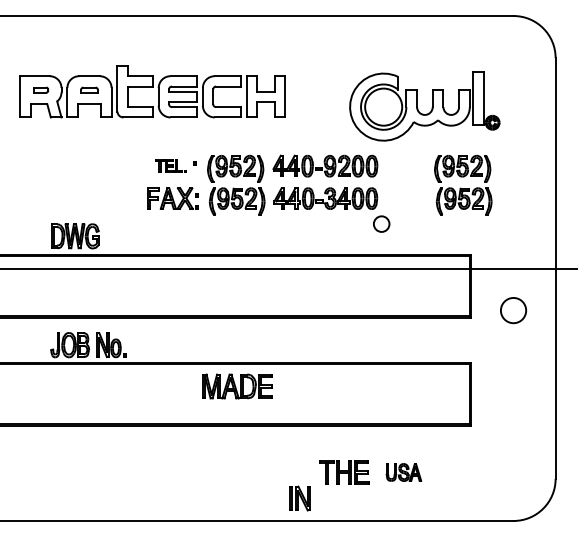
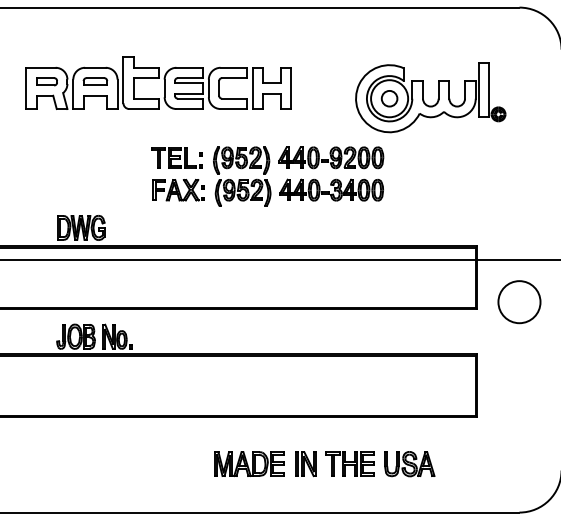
part: (41, 89) -> (47, 81), size x1.43
part: (89, 89) -> (95, 81), size x1.43
part: (170, 165) -> (176, 157), size x1.67
part: (463, 184) -> (469, 176), removed
circle: (381, 223) -> (389, 98), moved
circle: (513, 310) -> (519, 302), size x1.67
part: (237, 386) -> (249, 464), moved
part: (403, 472) -> (409, 464), size x1.43
part: (299, 498) -> (305, 464), moved

